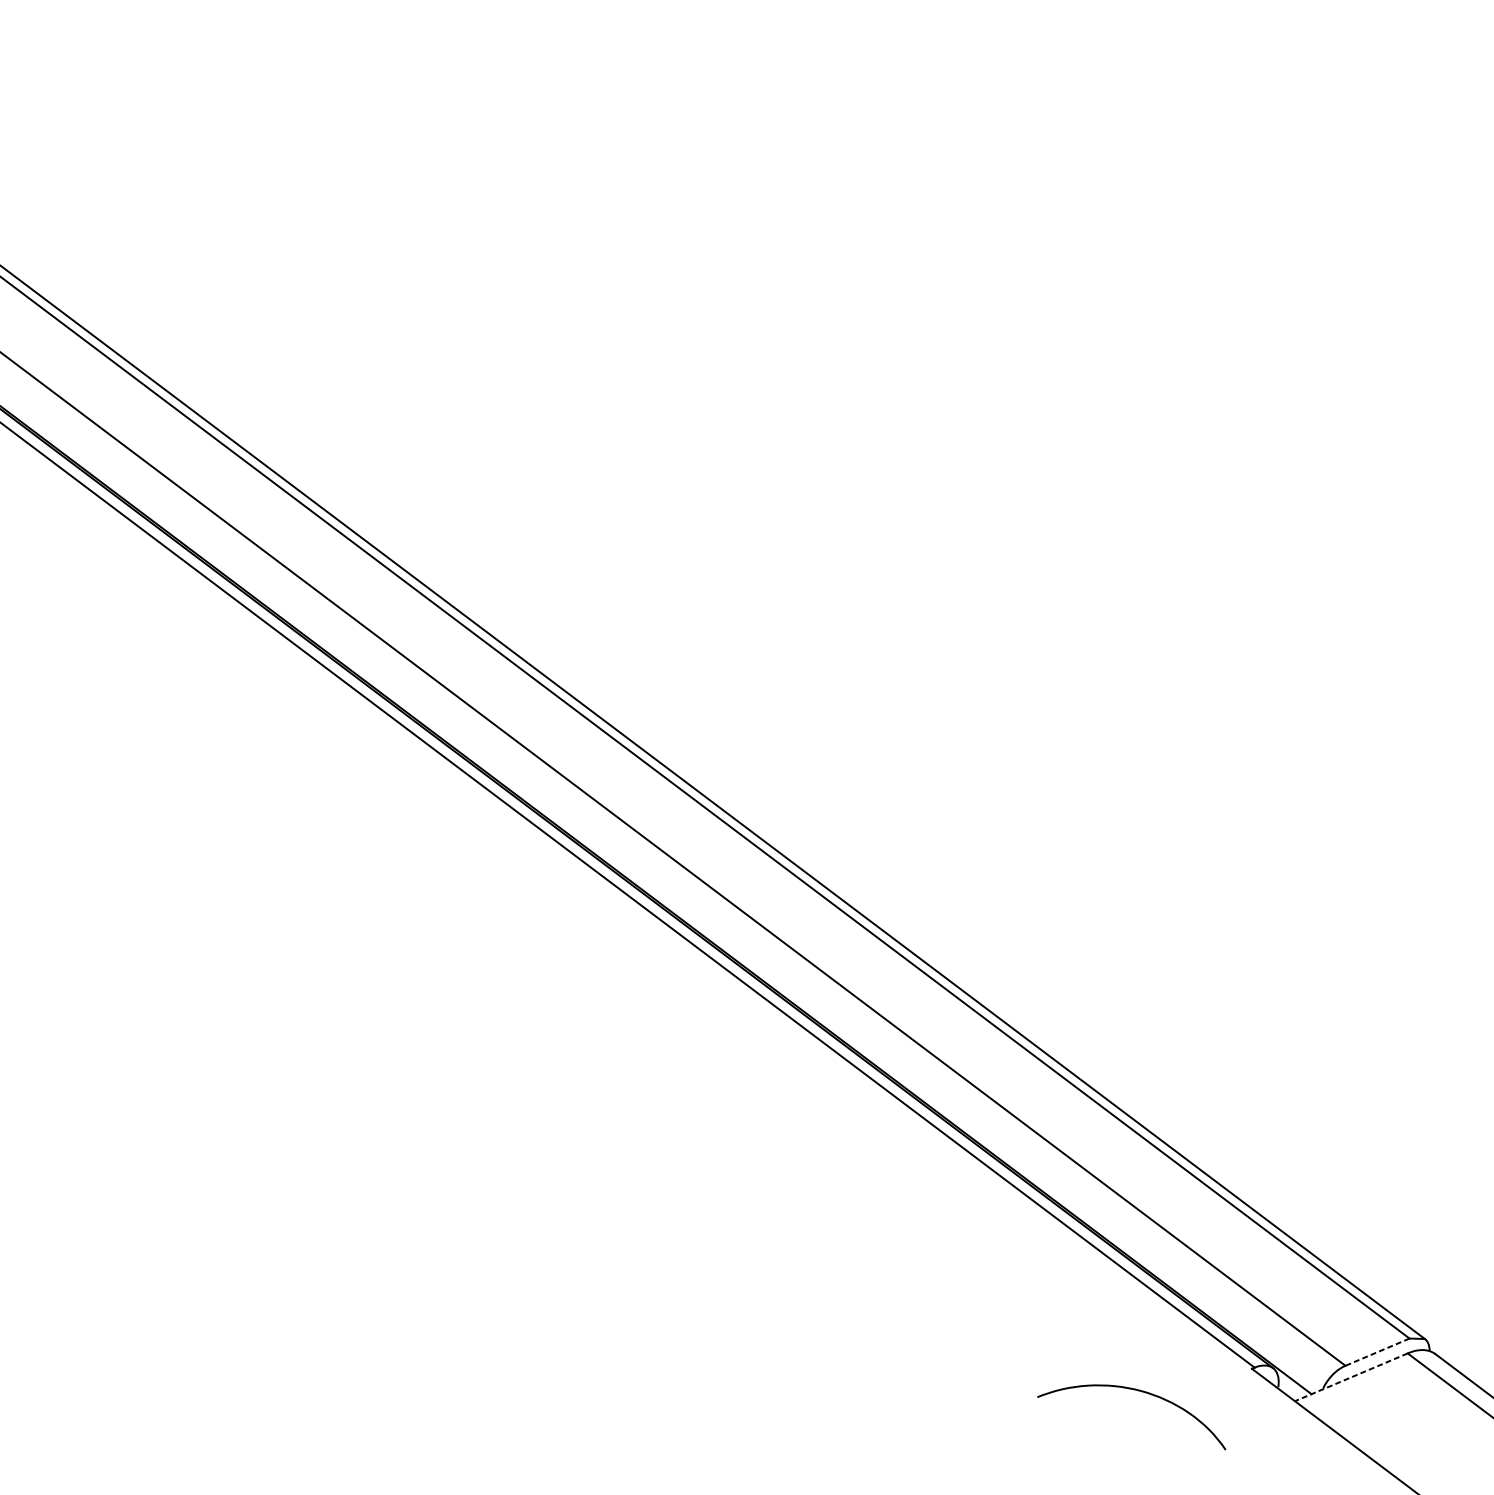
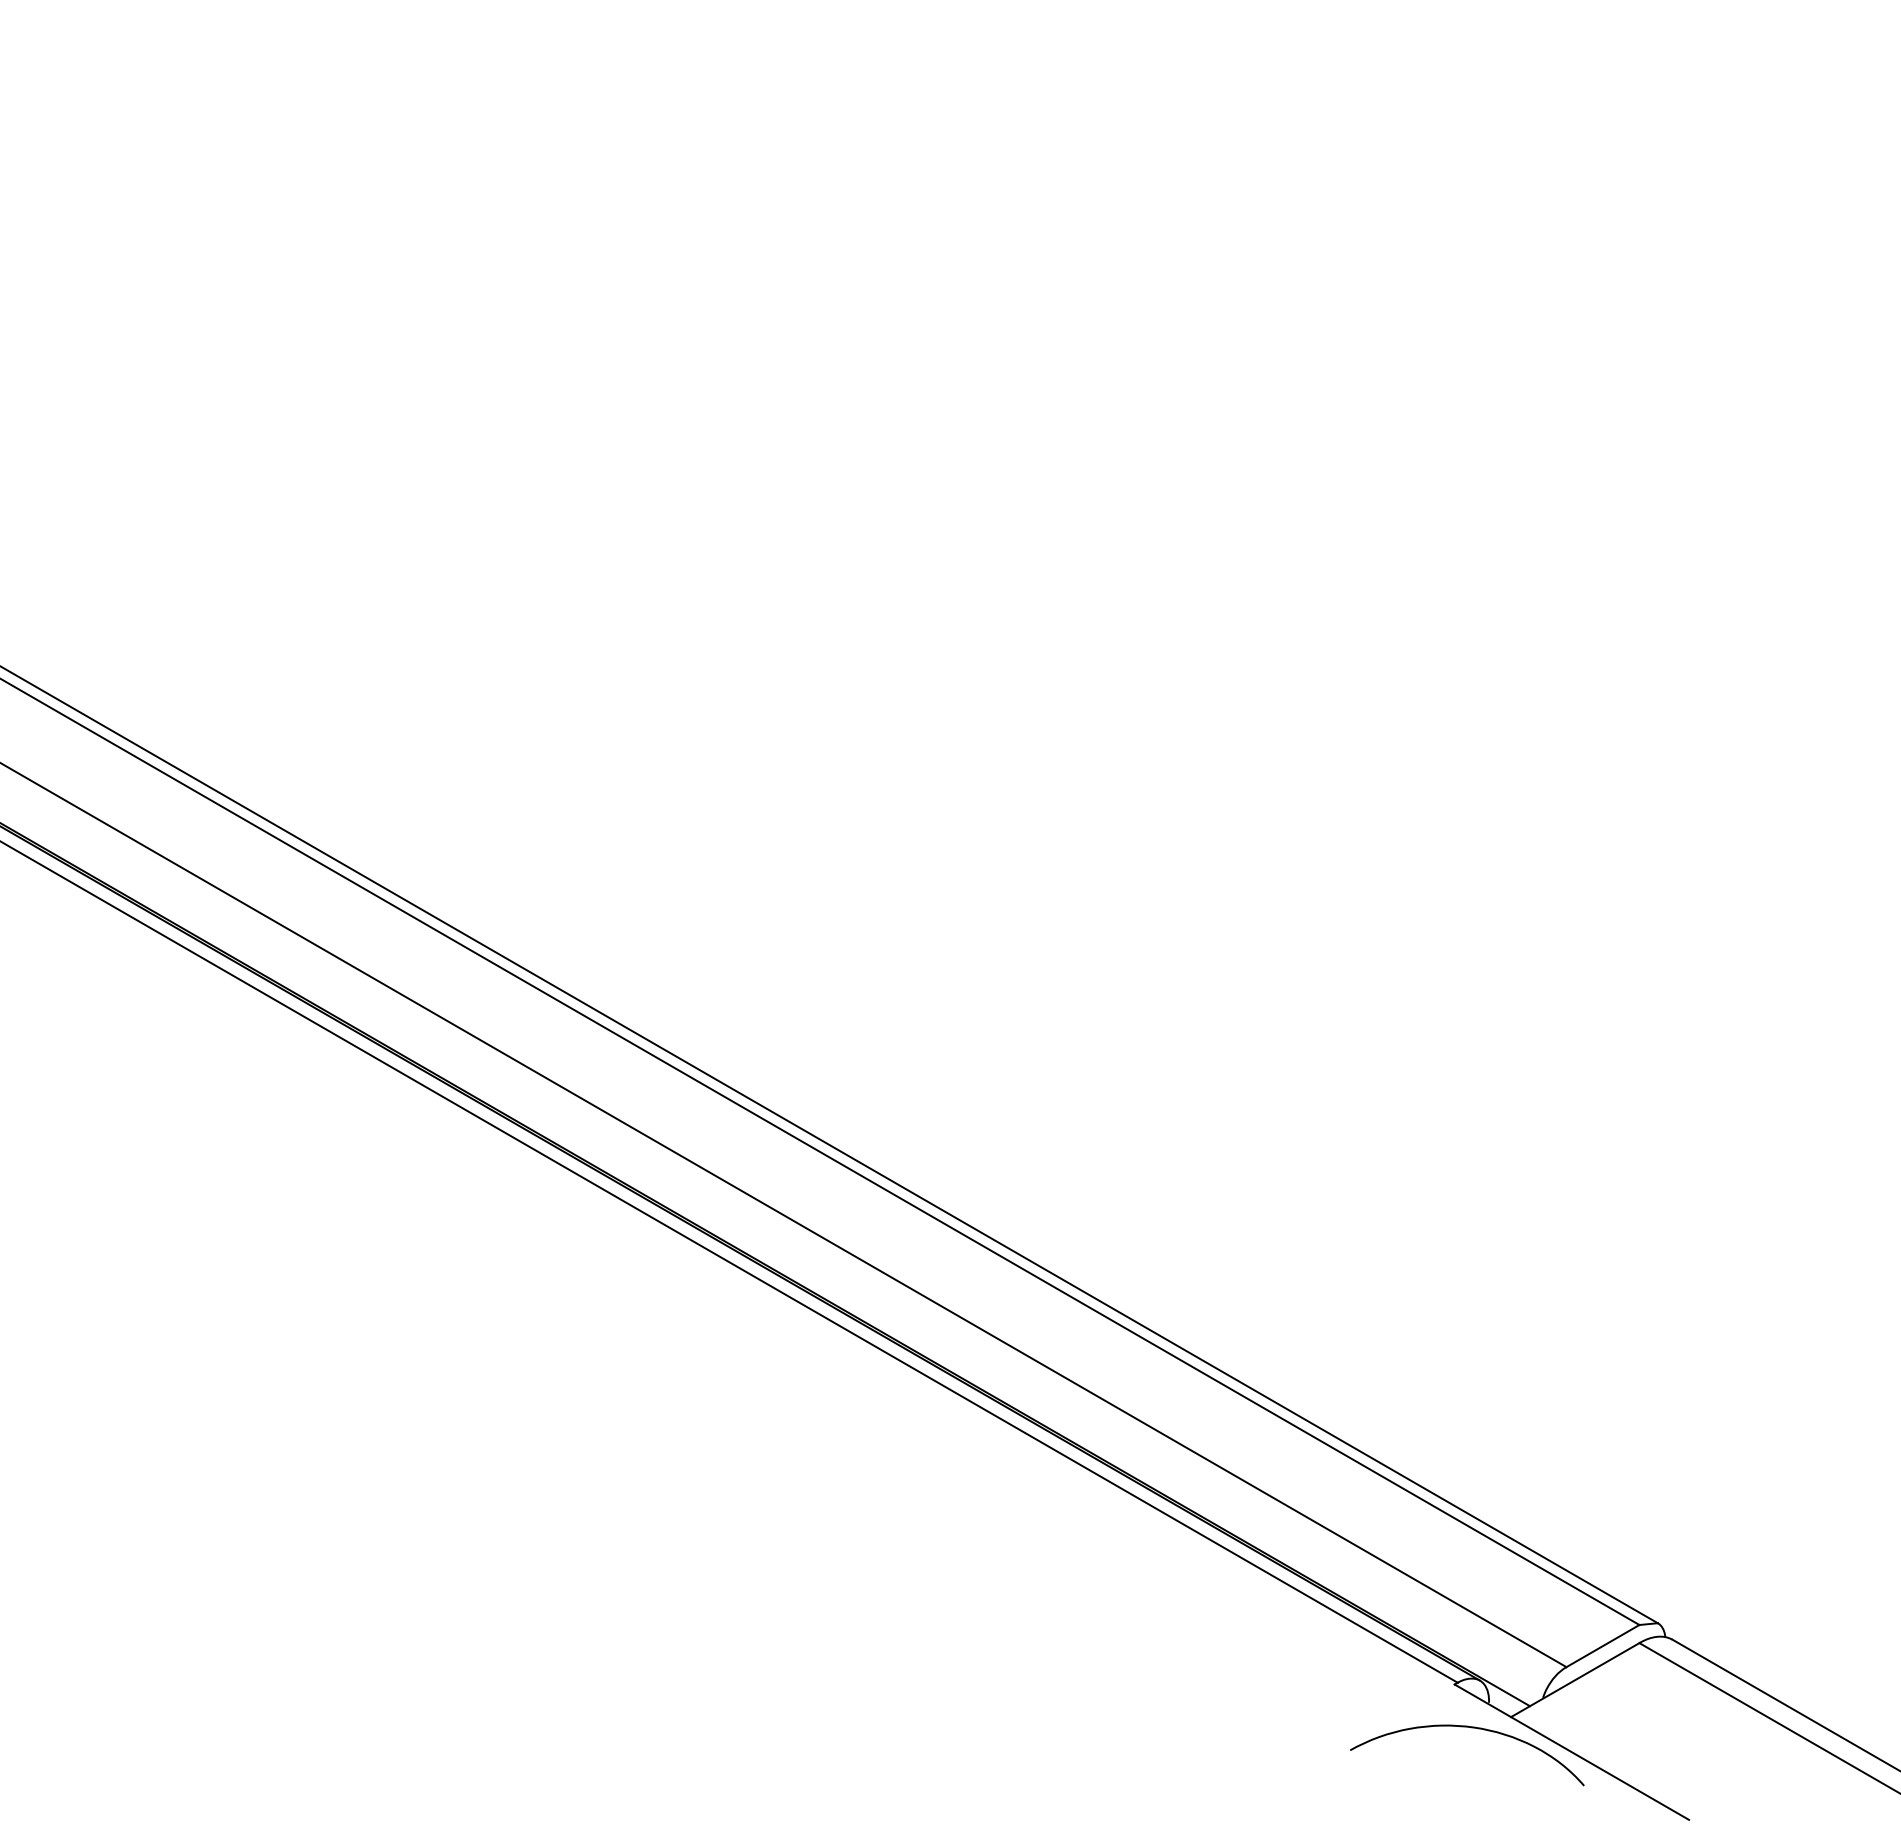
line: (1377, 1352) -> (1602, 1646), dashed -> solid
line: (1350, 1377) -> (1574, 1680), dashed -> solid
curve: (1139, 1391) -> (1471, 1728), moved

